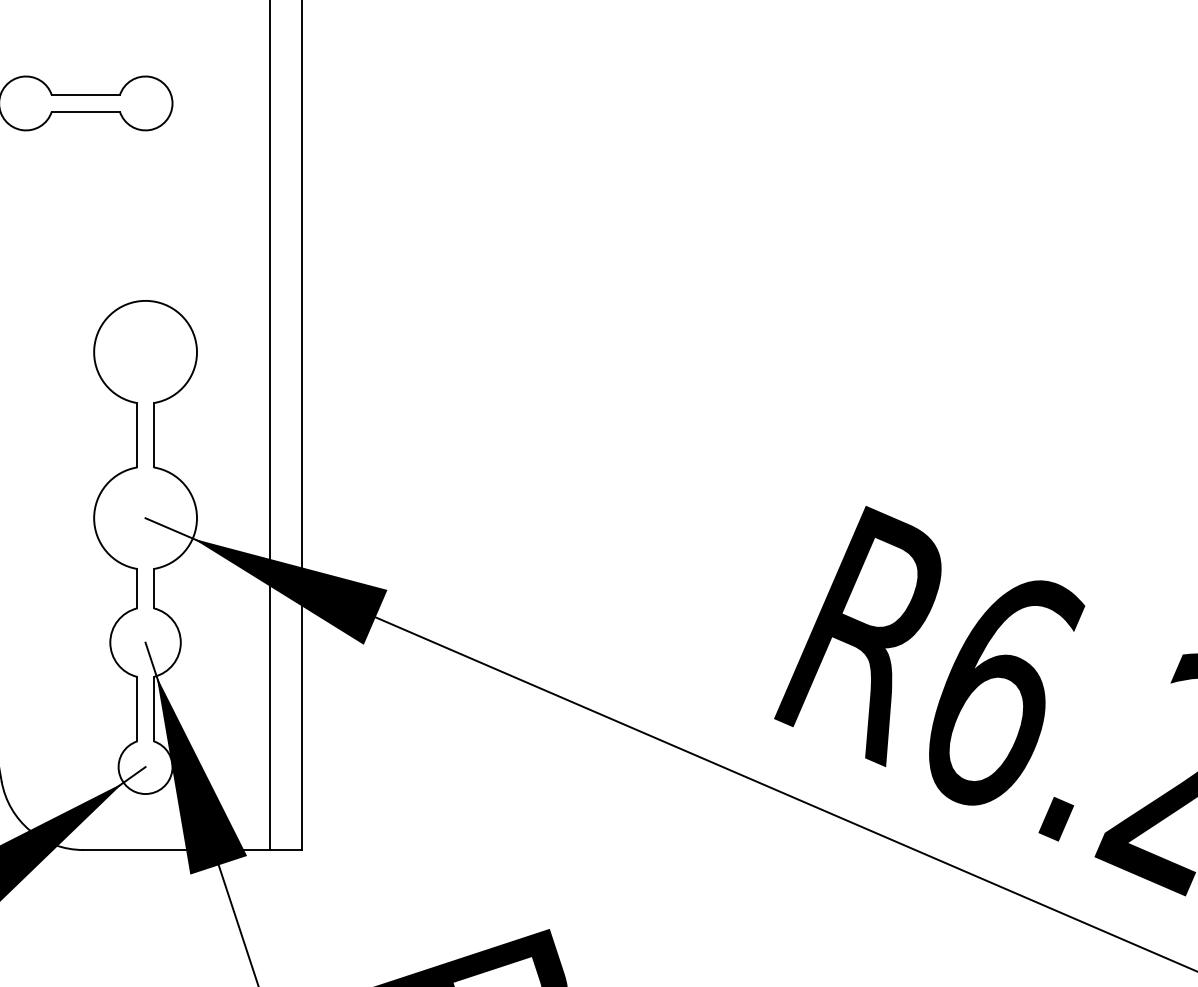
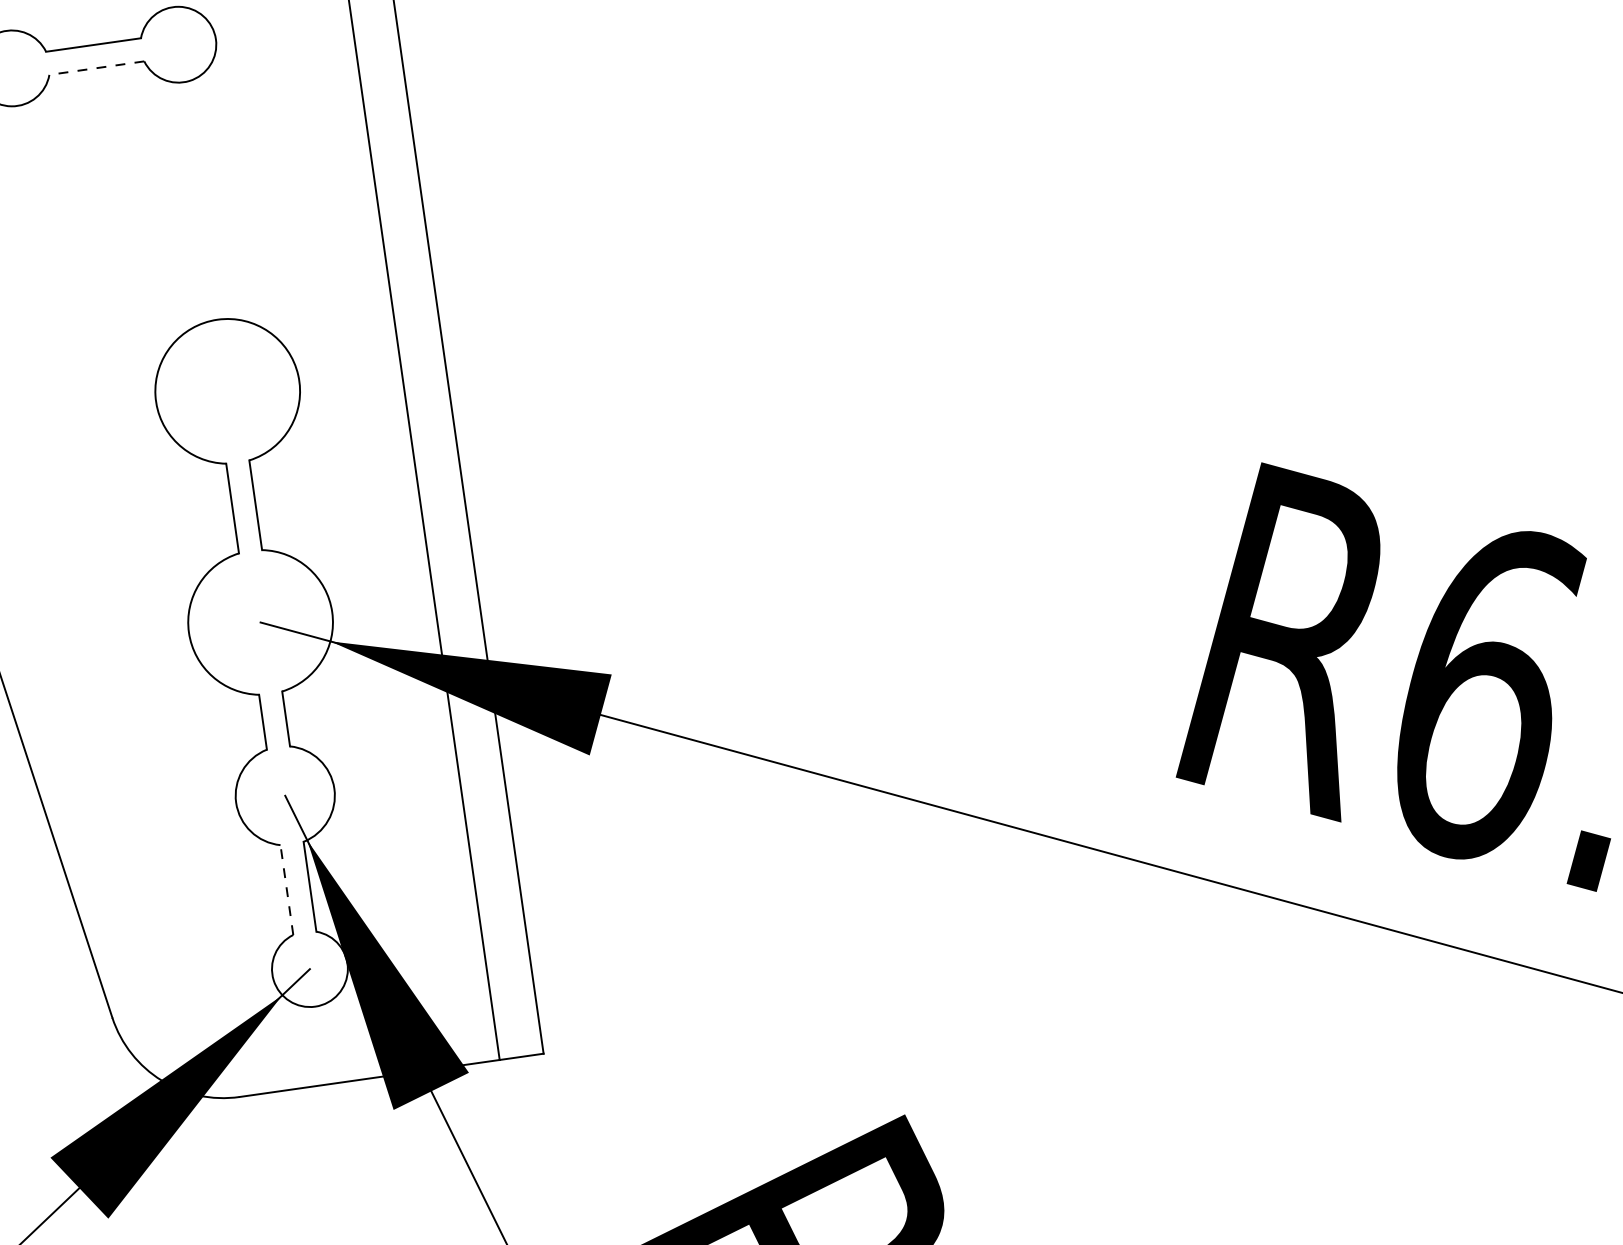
line: (85, 111) -> (96, 67), solid -> dashed
line: (137, 708) -> (287, 889), solid -> dashed

